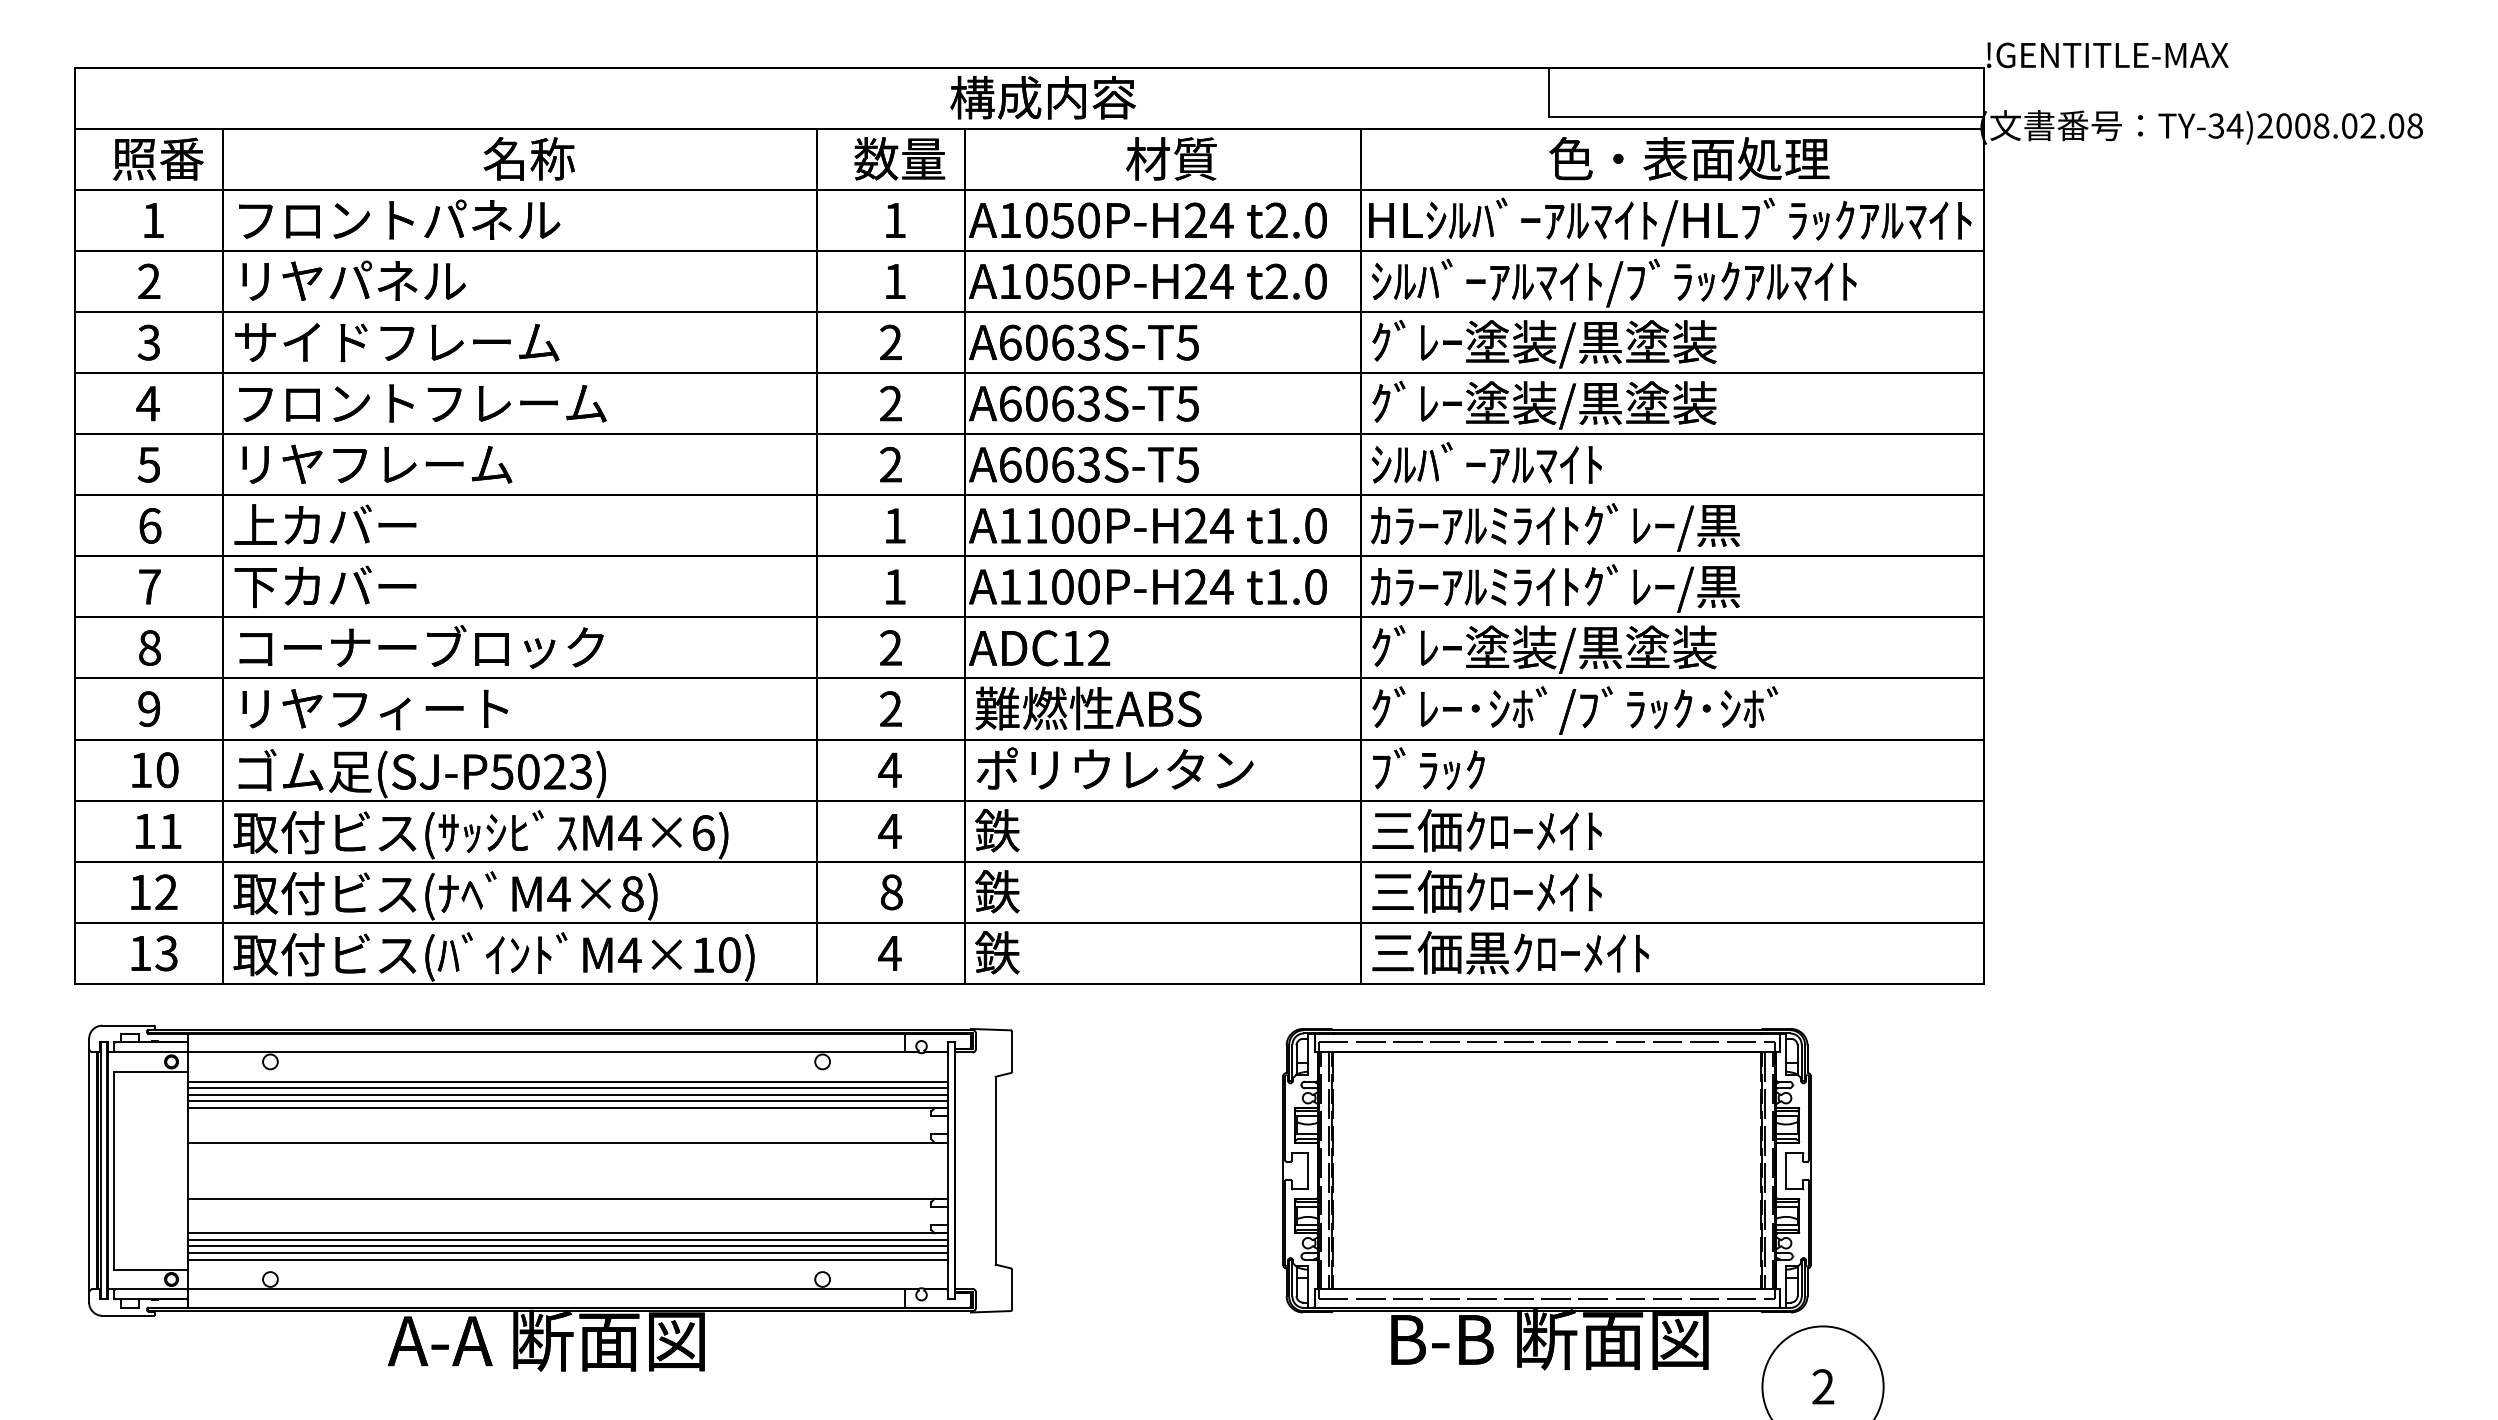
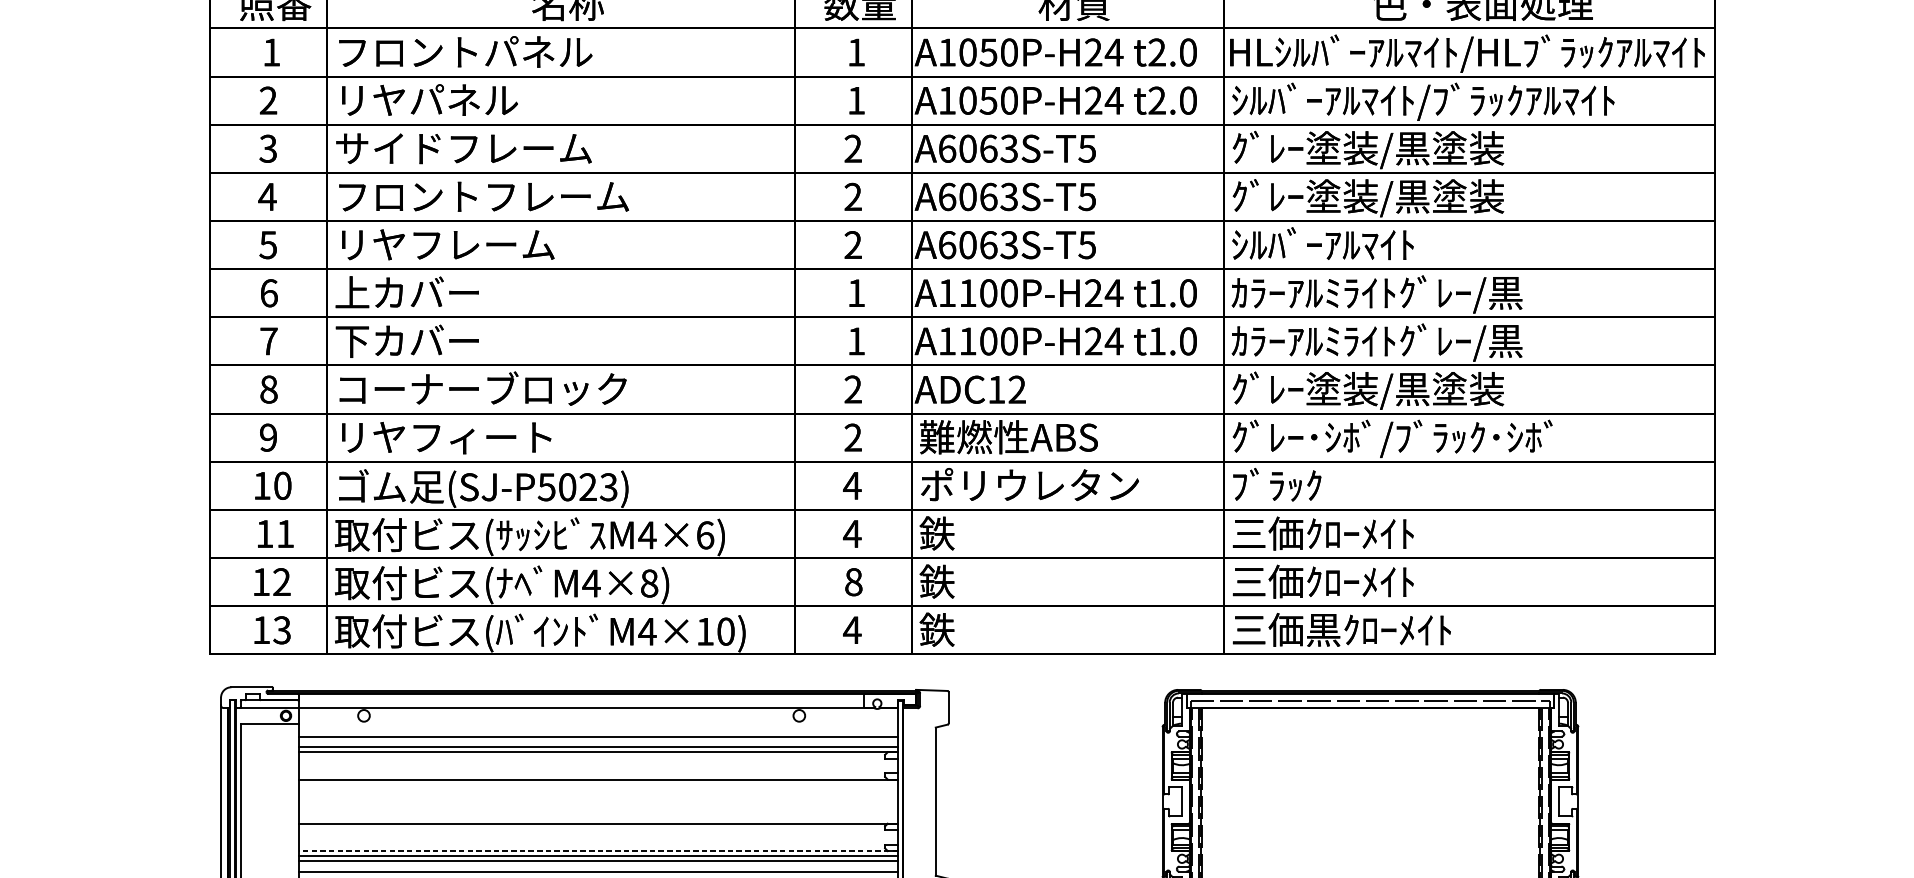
line: (567, 1081) -> (598, 731), removed
line: (567, 1095) -> (598, 742), removed
line: (567, 1233) -> (598, 851), solid -> dashed
line: (567, 1253) -> (598, 866), removed

